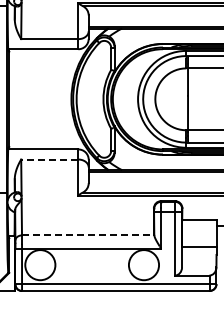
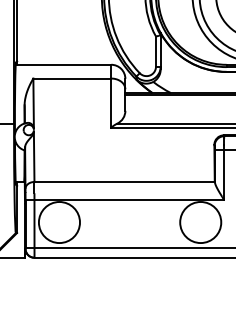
line: (49, 159) -> (71, 78), dashed -> solid
line: (88, 235) -> (125, 182), dashed -> solid

